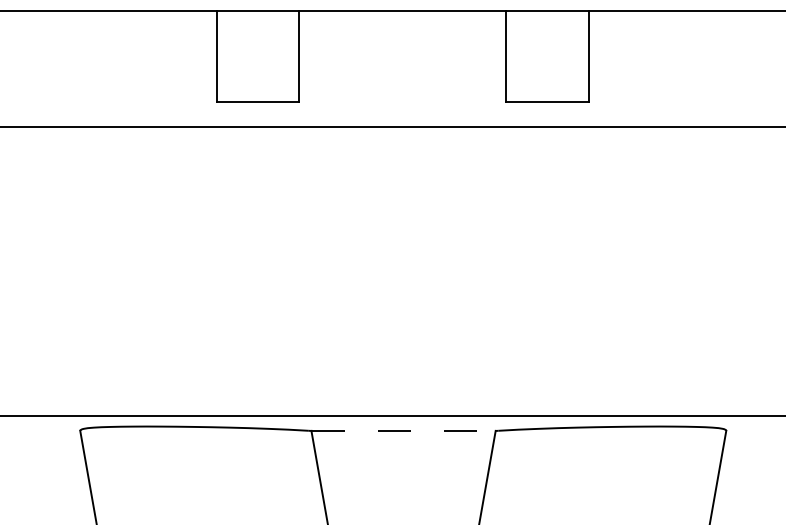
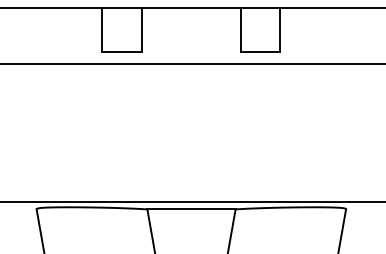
line: (403, 431) -> (191, 209), dashed -> solid

